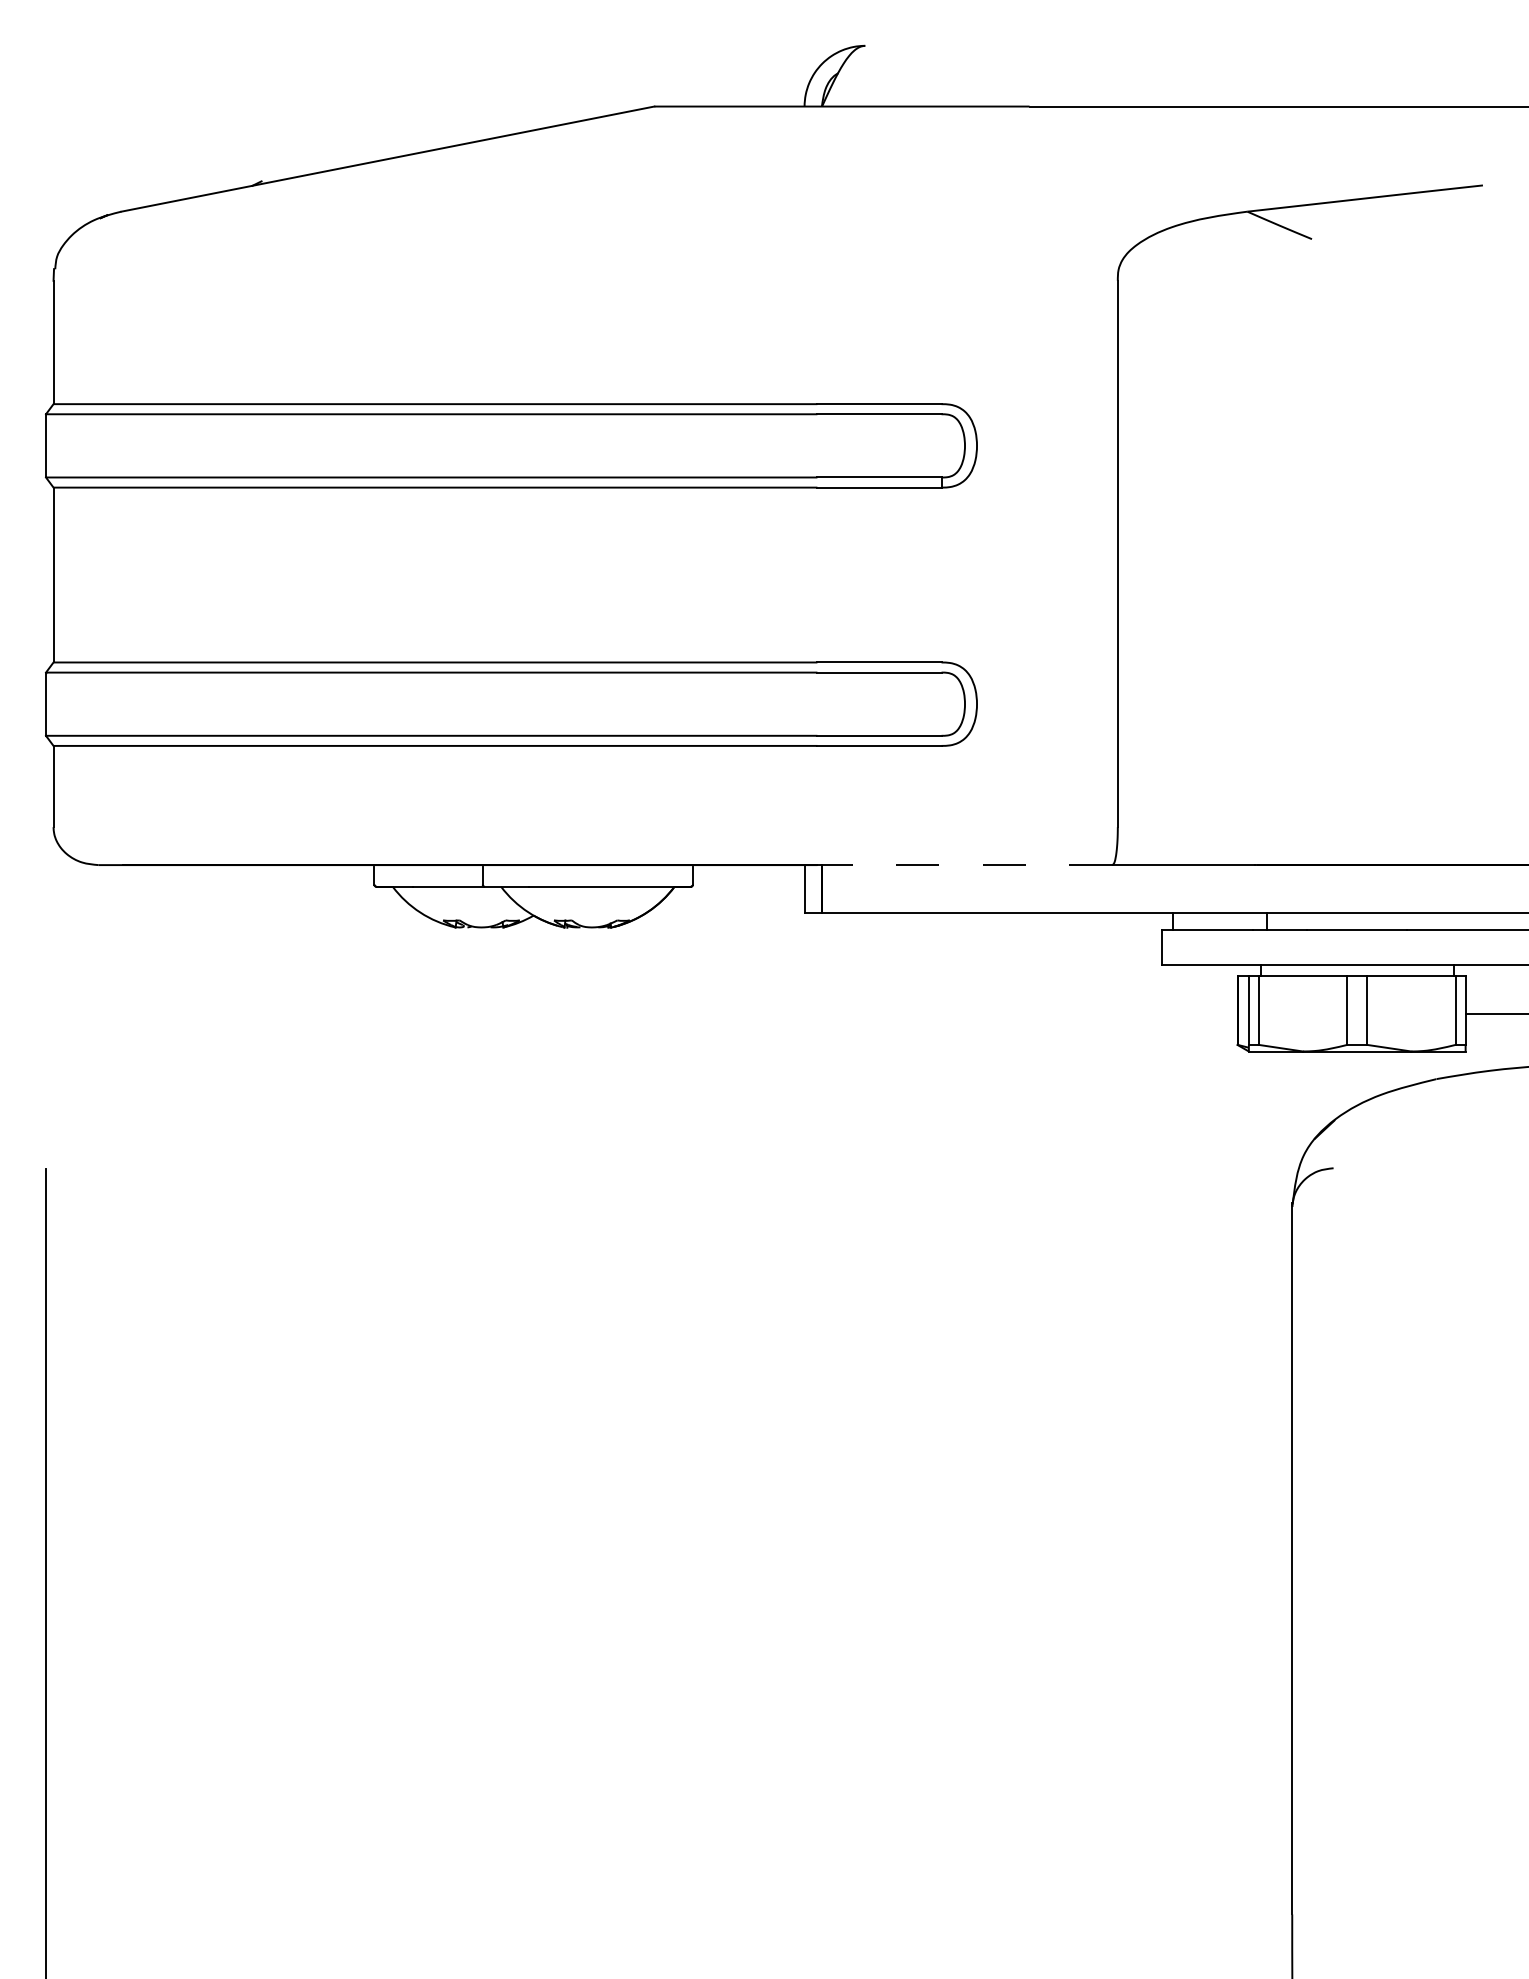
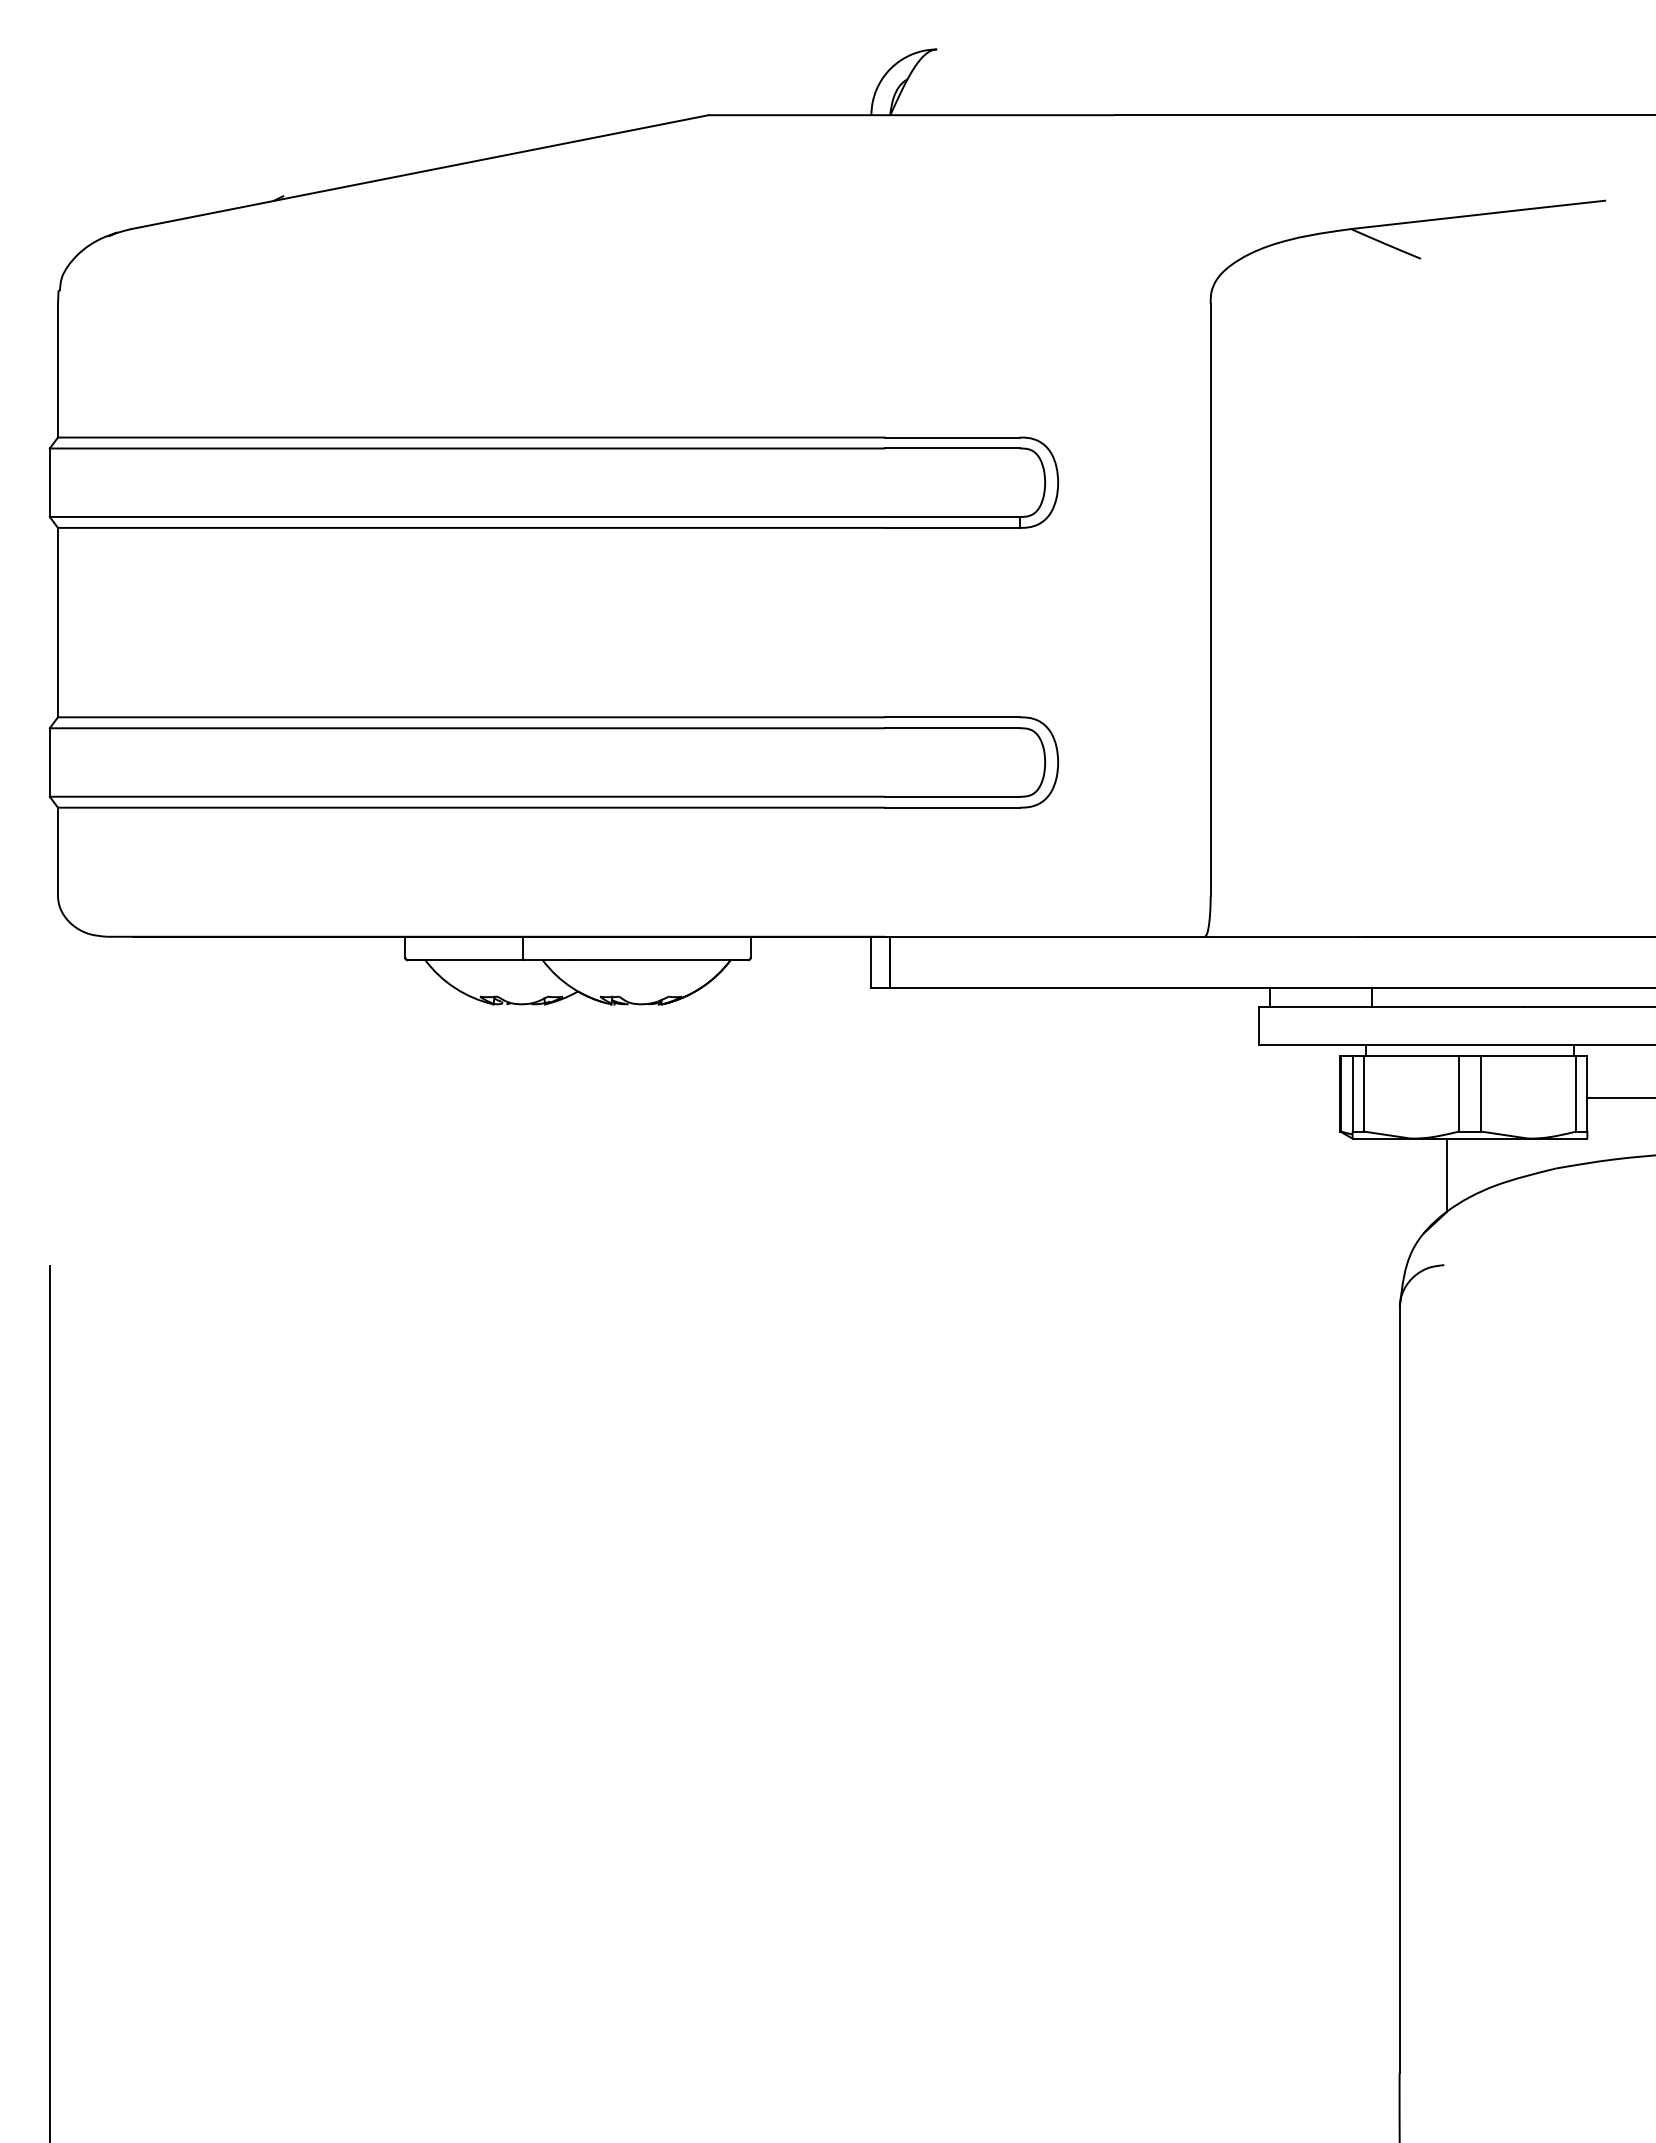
line: (965, 864) -> (1045, 936), dashed -> solid
line: (1335, 1085) -> (1446, 1175), added

